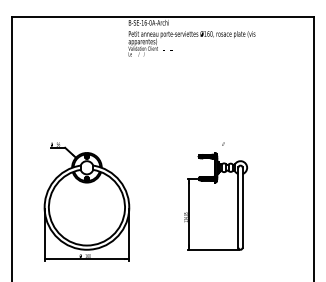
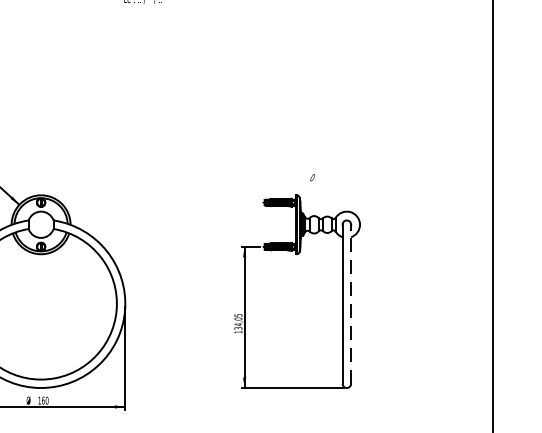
line: (242, 207) -> (350, 303), solid -> dashed

